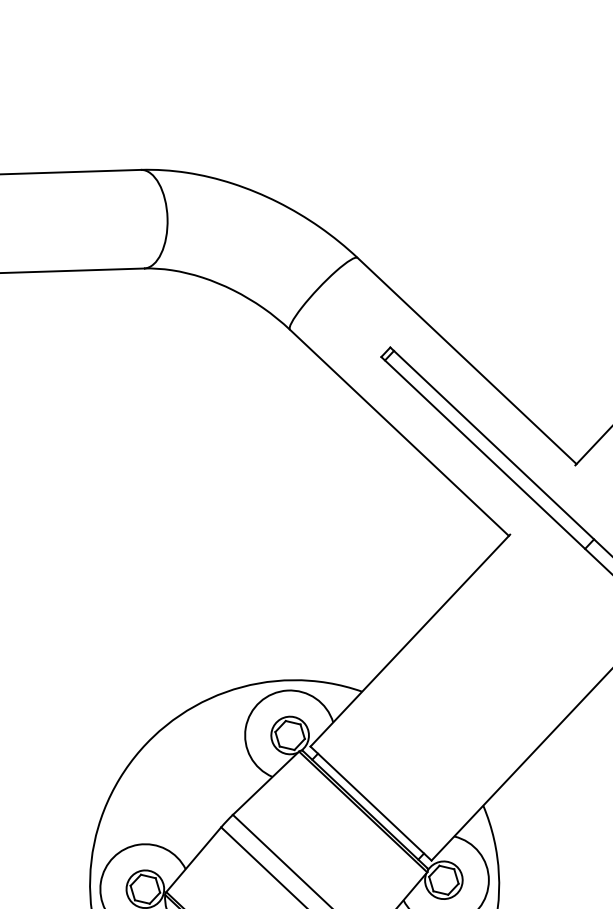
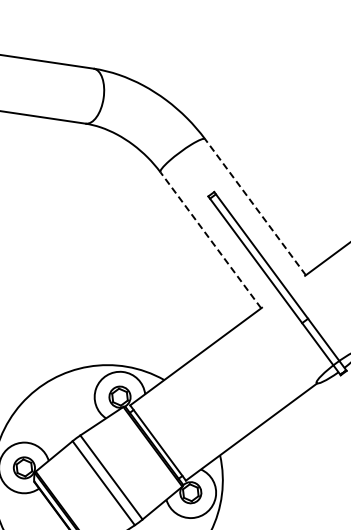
line: (467, 361) -> (255, 207), solid -> dashed
line: (398, 433) -> (210, 240), solid -> dashed

